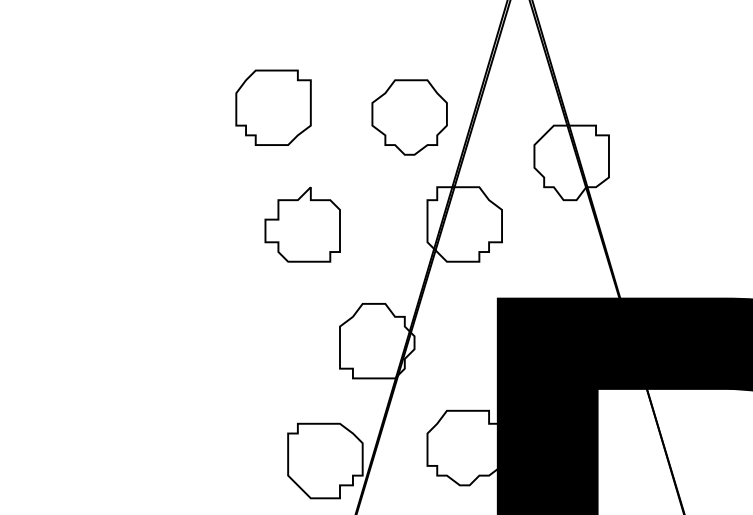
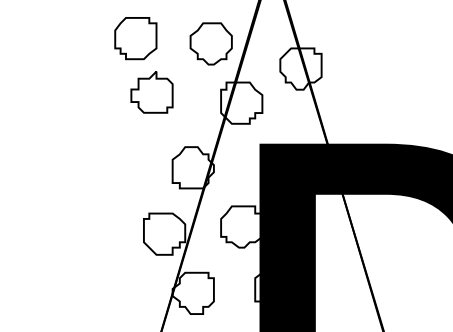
part: (301, 225) -> (151, 92), moved

